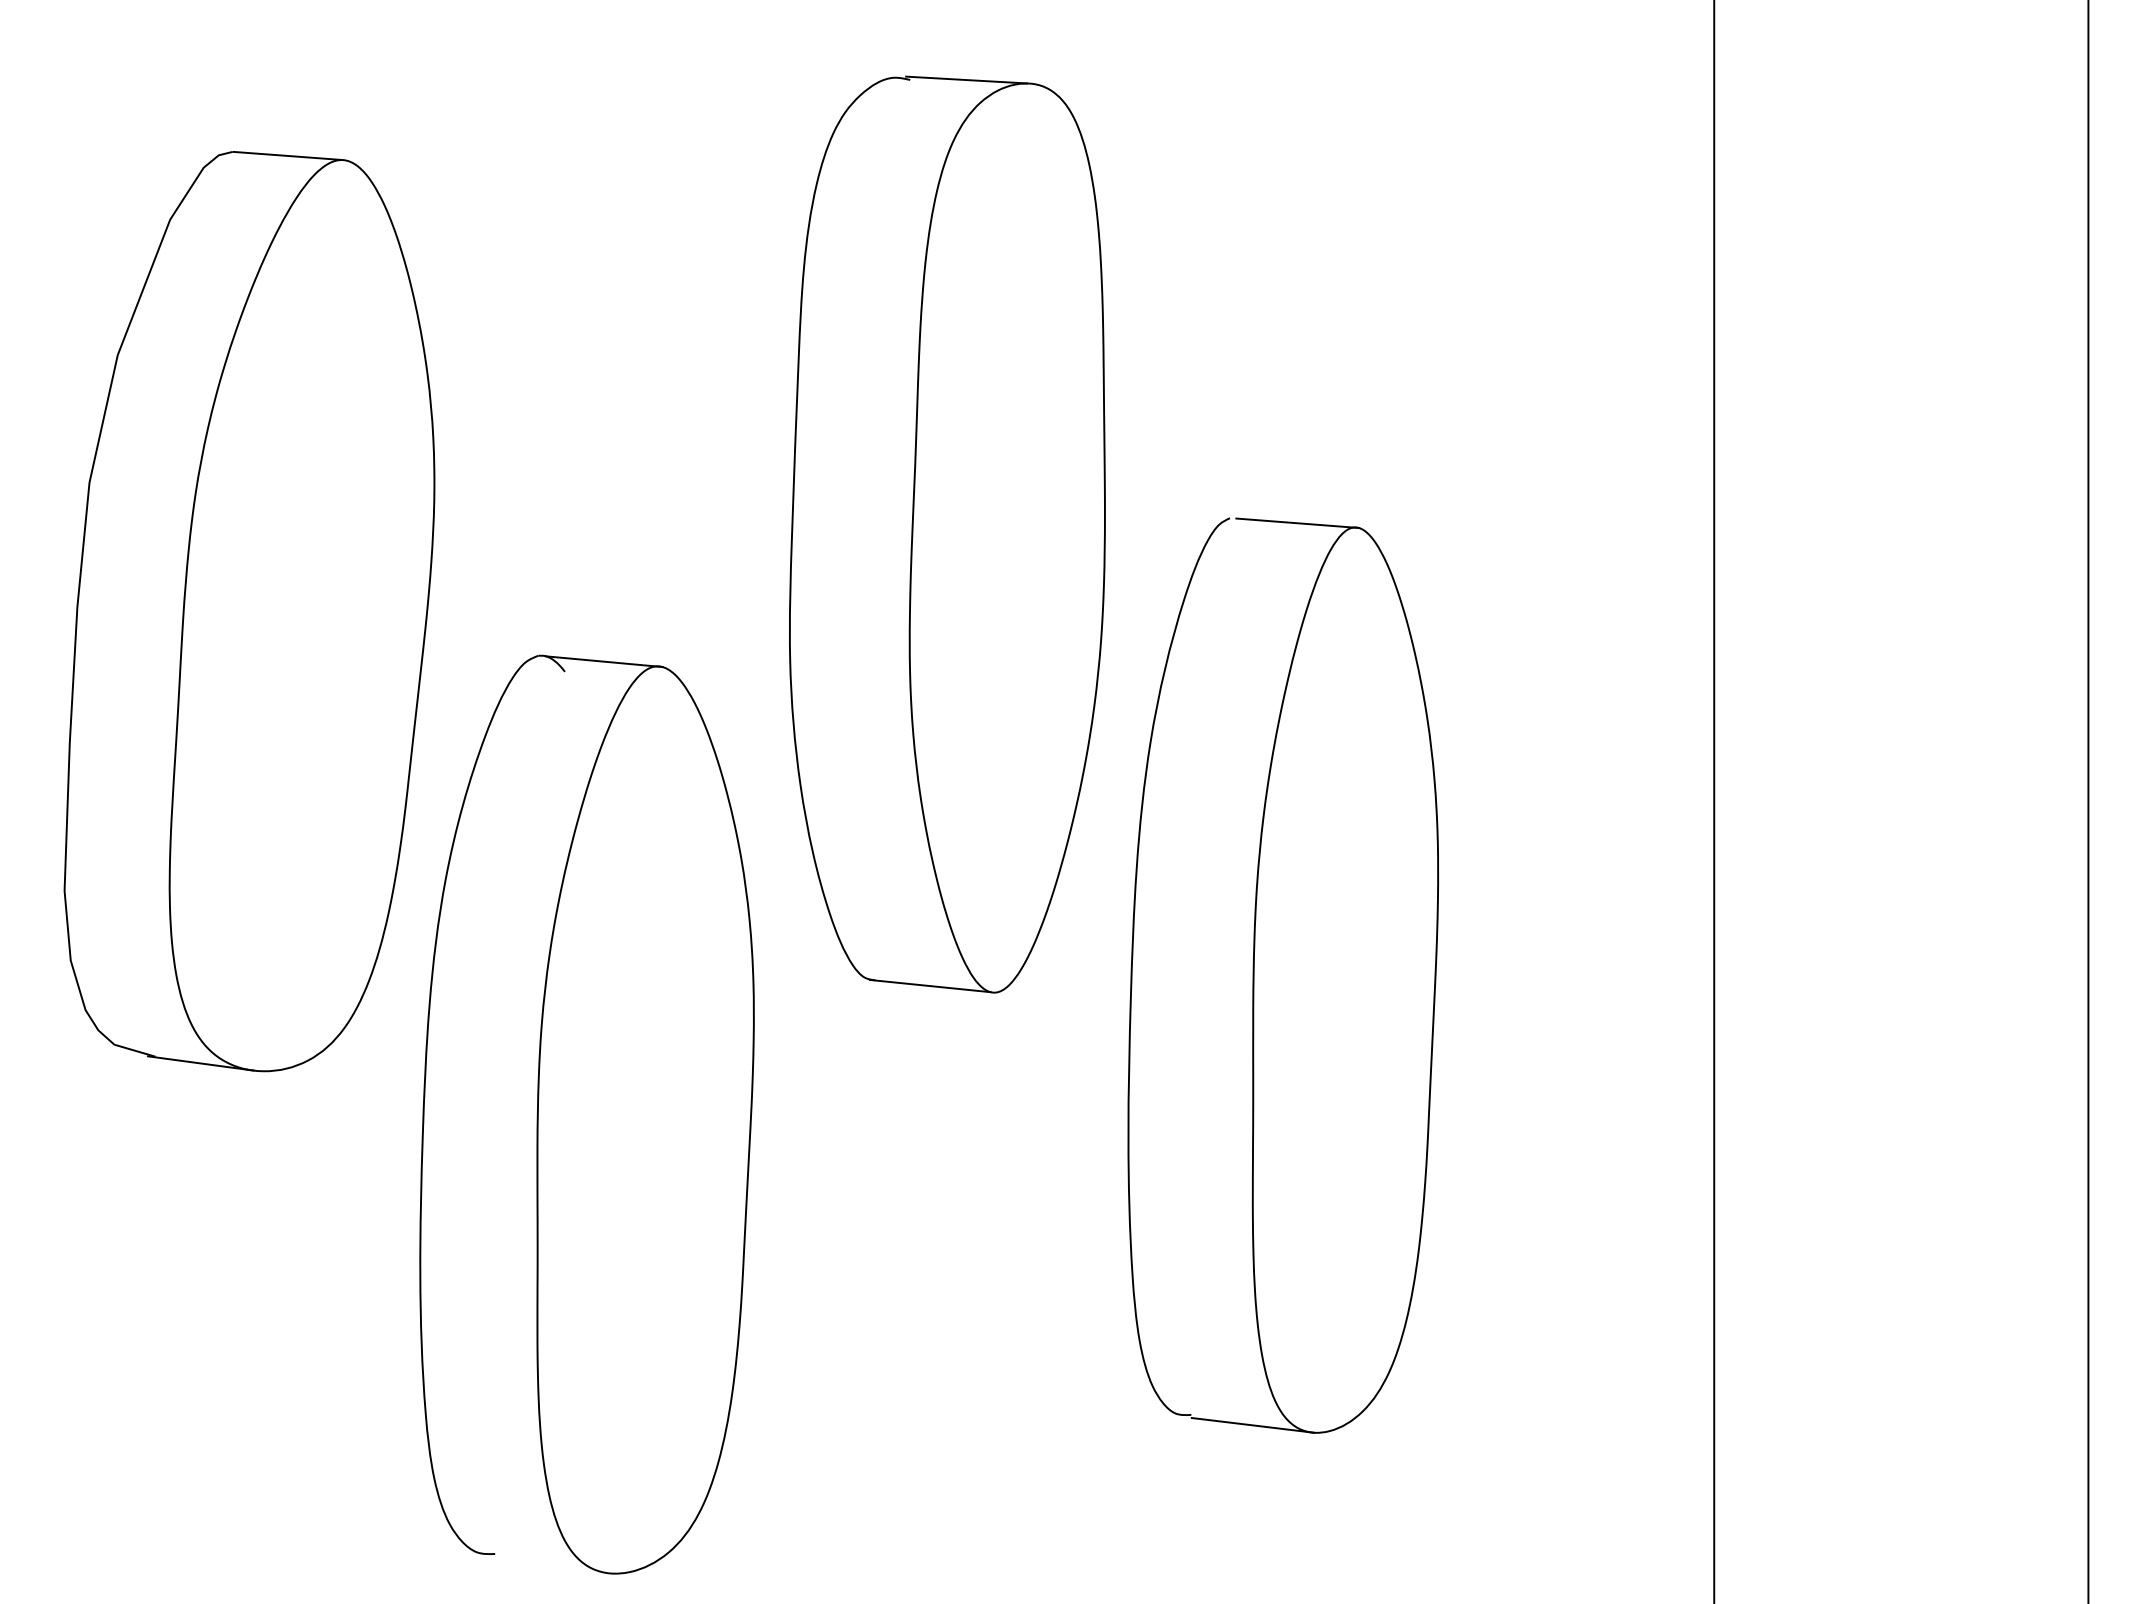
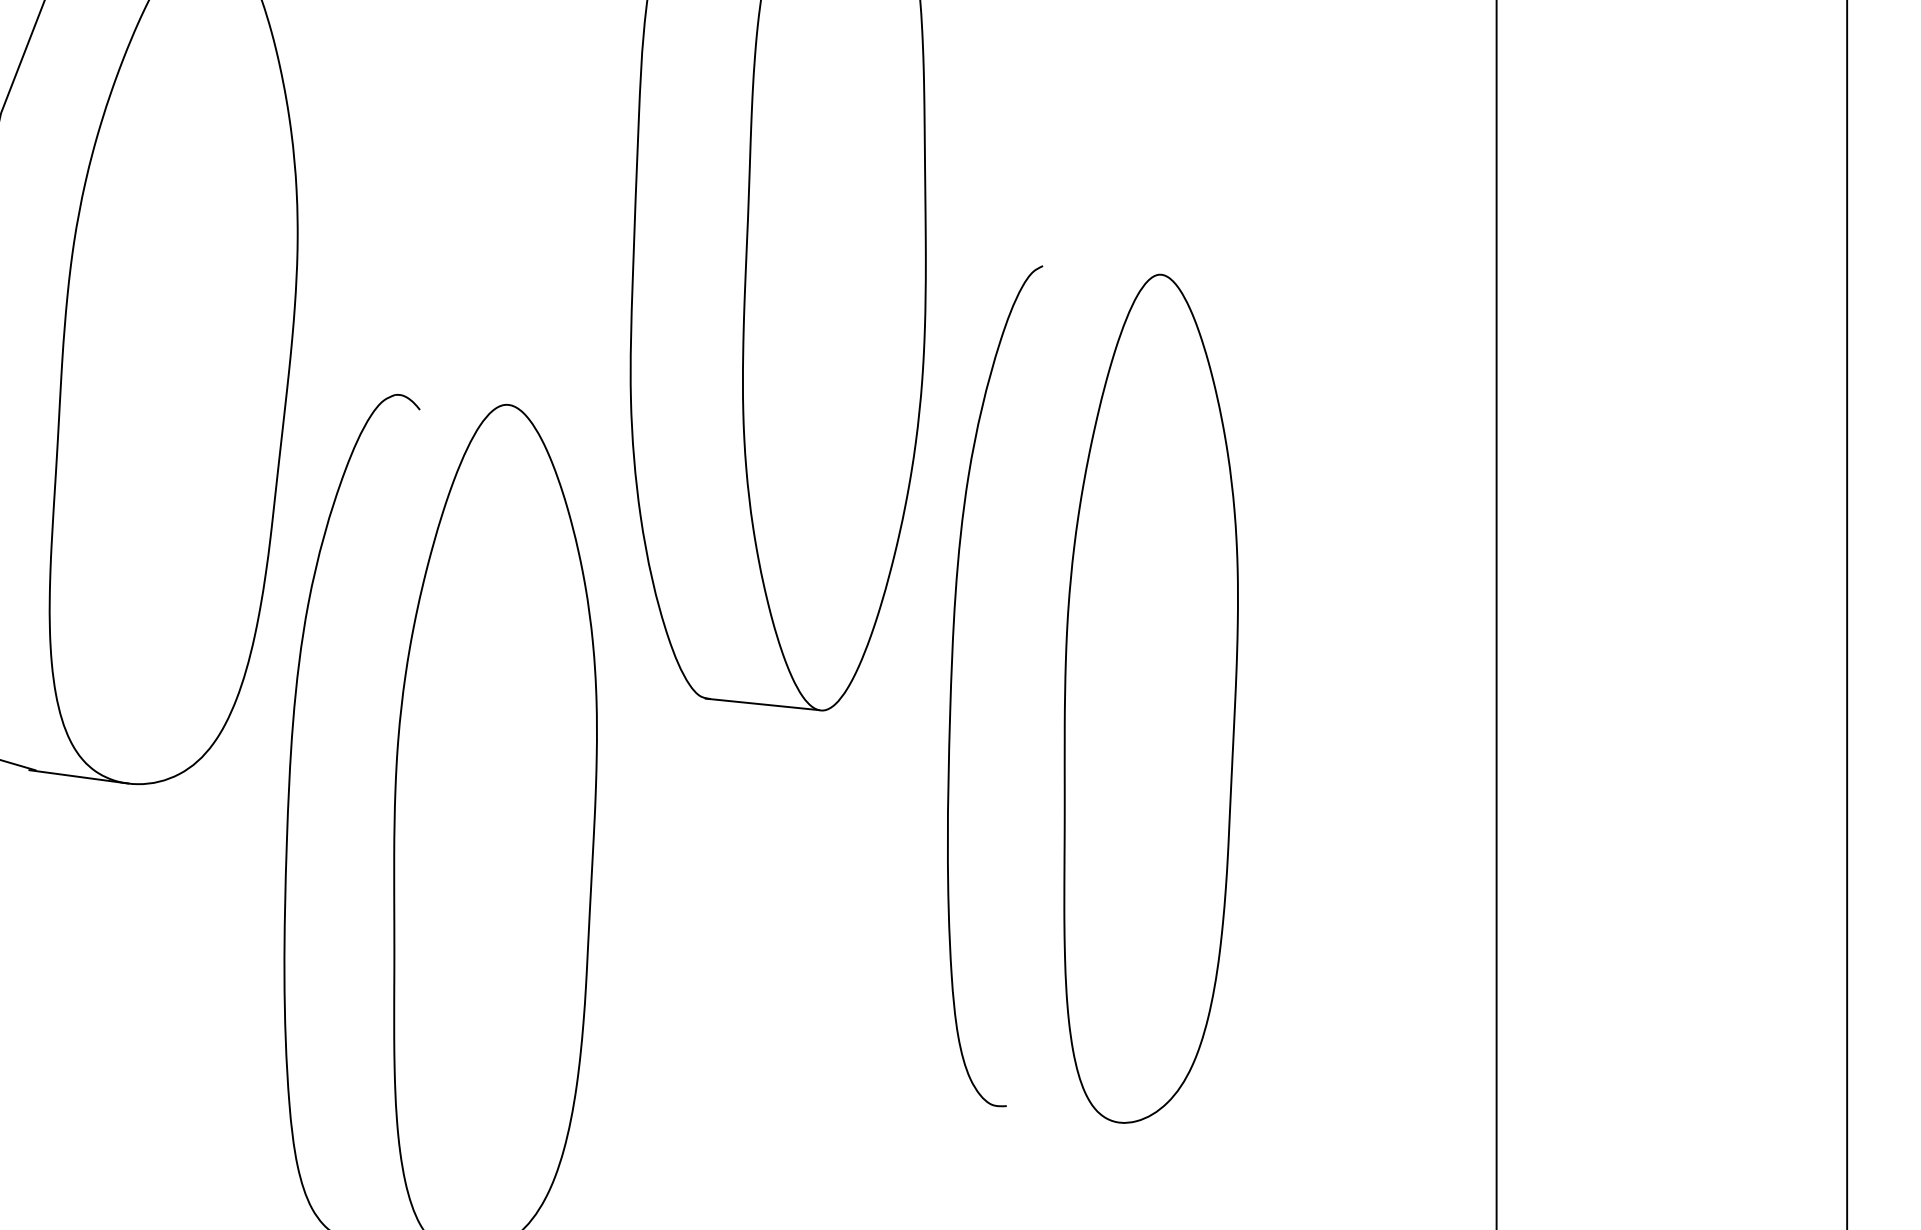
line: (1297, 523) -> (1106, 271), removed
line: (604, 661) -> (457, 400), removed
line: (1252, 1425) -> (1064, 1116), removed

